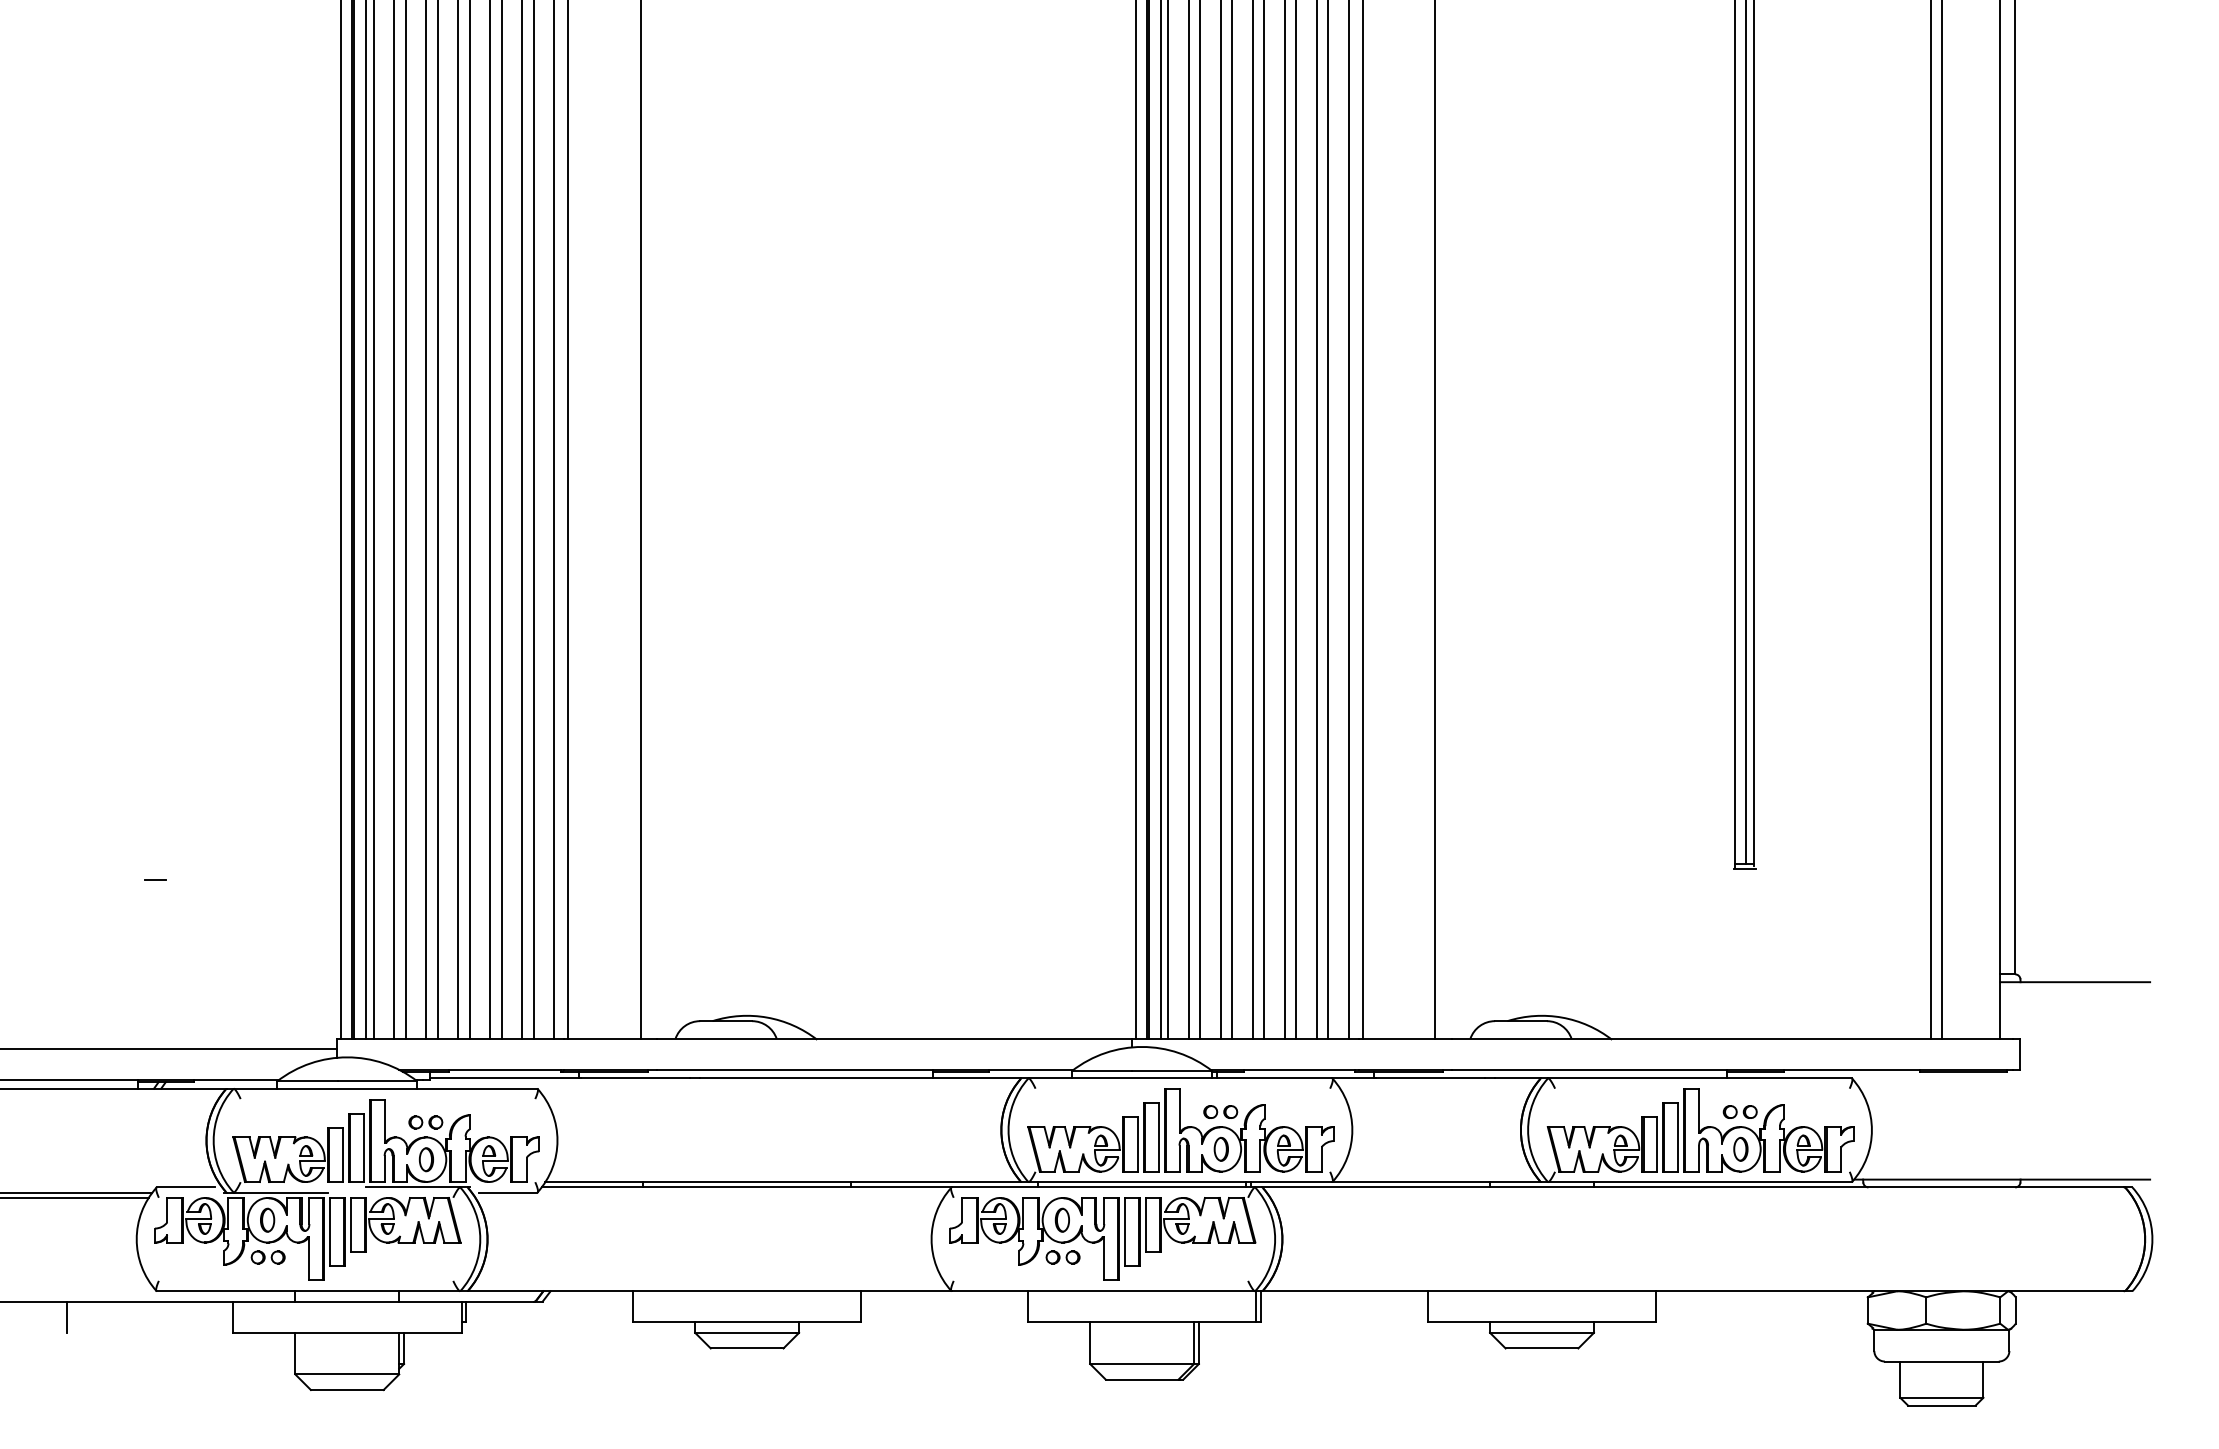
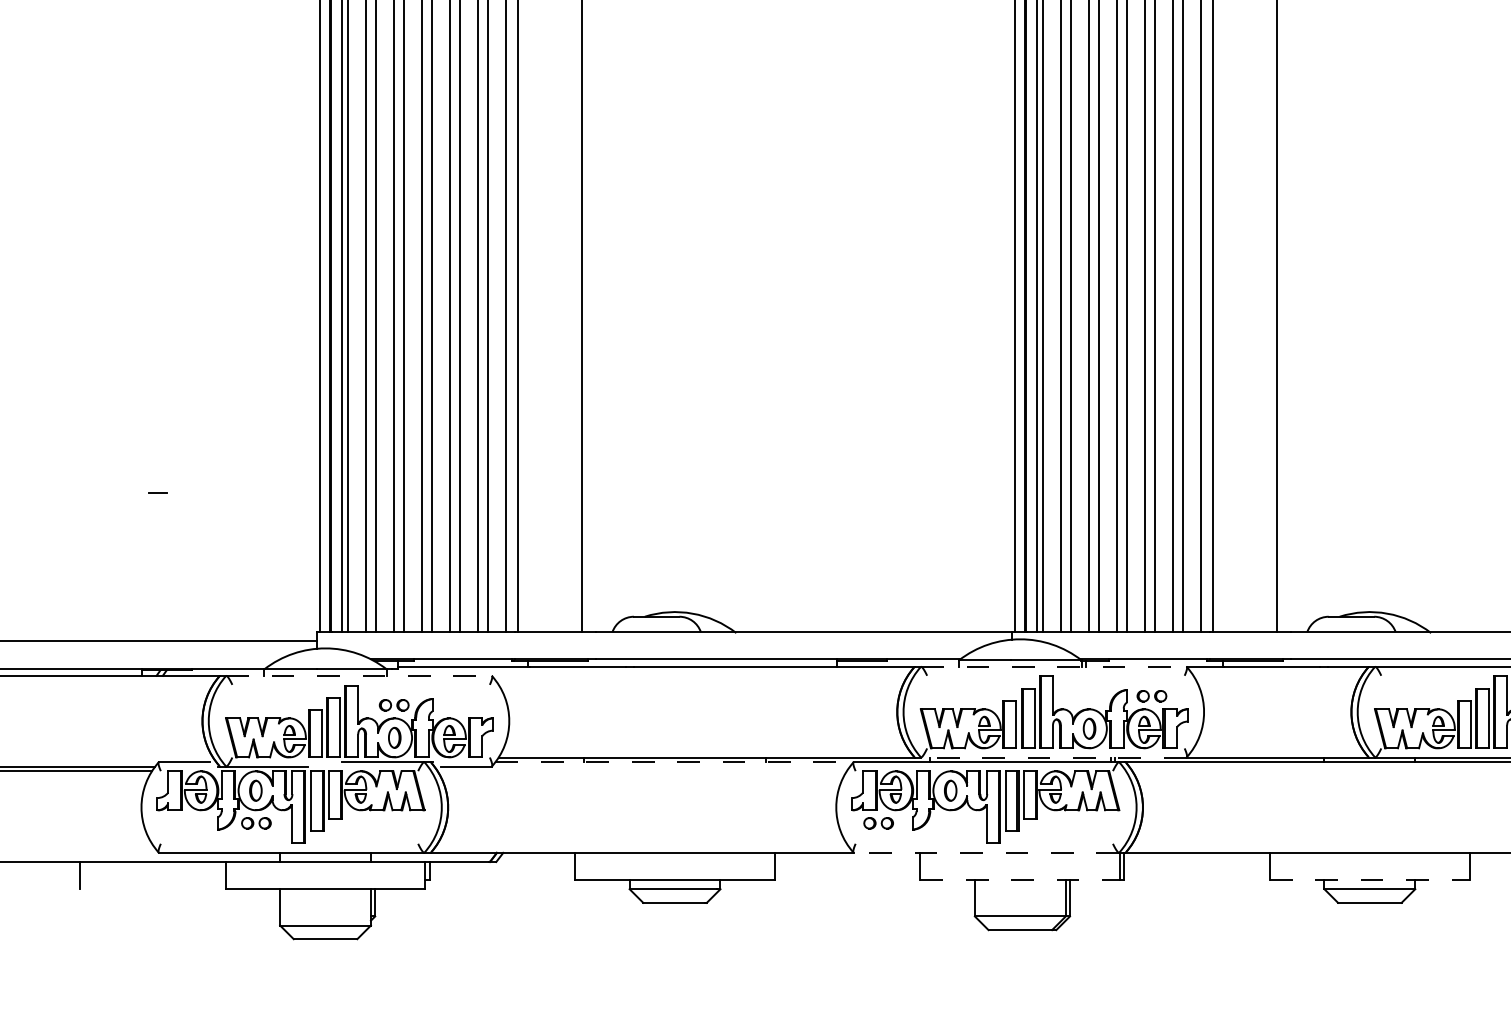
line: (1180, 1078) -> (1053, 666), solid -> dashed
line: (385, 1088) -> (358, 675), solid -> dashed
part: (1220, 1111) -> (1151, 695), moved
line: (1180, 1182) -> (1053, 757), solid -> dashed
line: (746, 1187) -> (674, 762), solid -> dashed
part: (1062, 1257) -> (878, 823), moved
line: (1103, 1291) -> (986, 853), solid -> dashed
line: (1142, 1322) -> (1020, 880), solid -> dashed
line: (1542, 1322) -> (1370, 880), solid -> dashed

